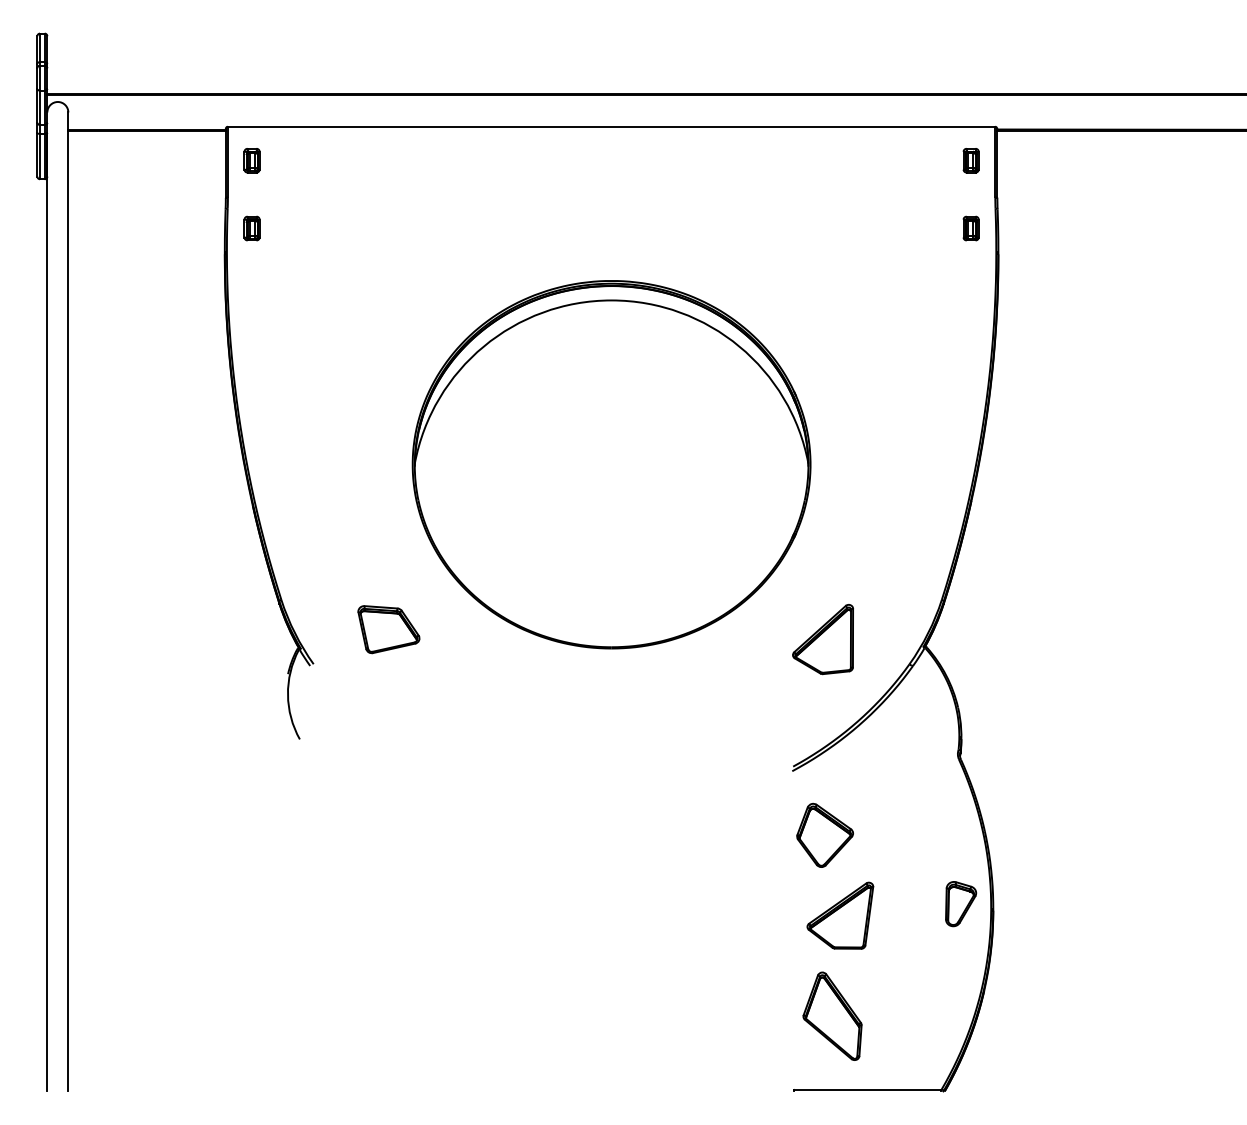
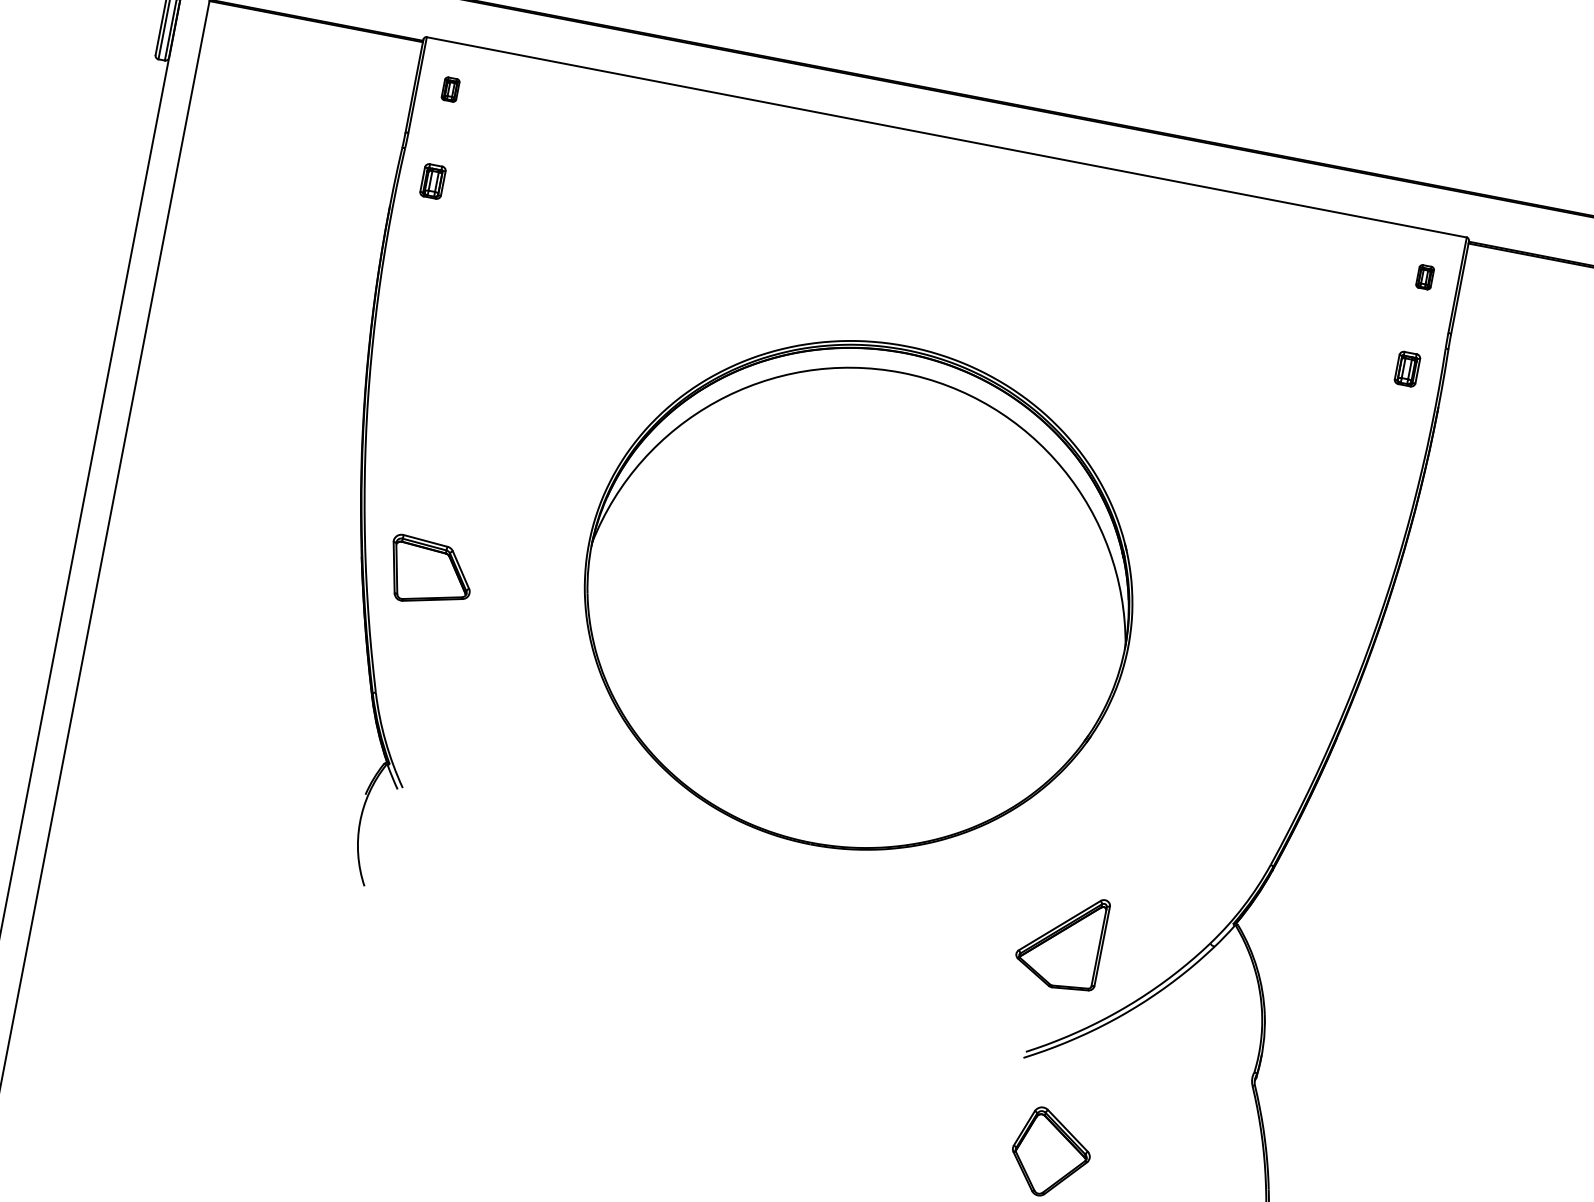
part: (251, 160) -> (449, 89), size x0.7
part: (970, 160) -> (1424, 276), size x0.7
part: (388, 629) -> (429, 572), moved
part: (822, 639) -> (1060, 940), moved

